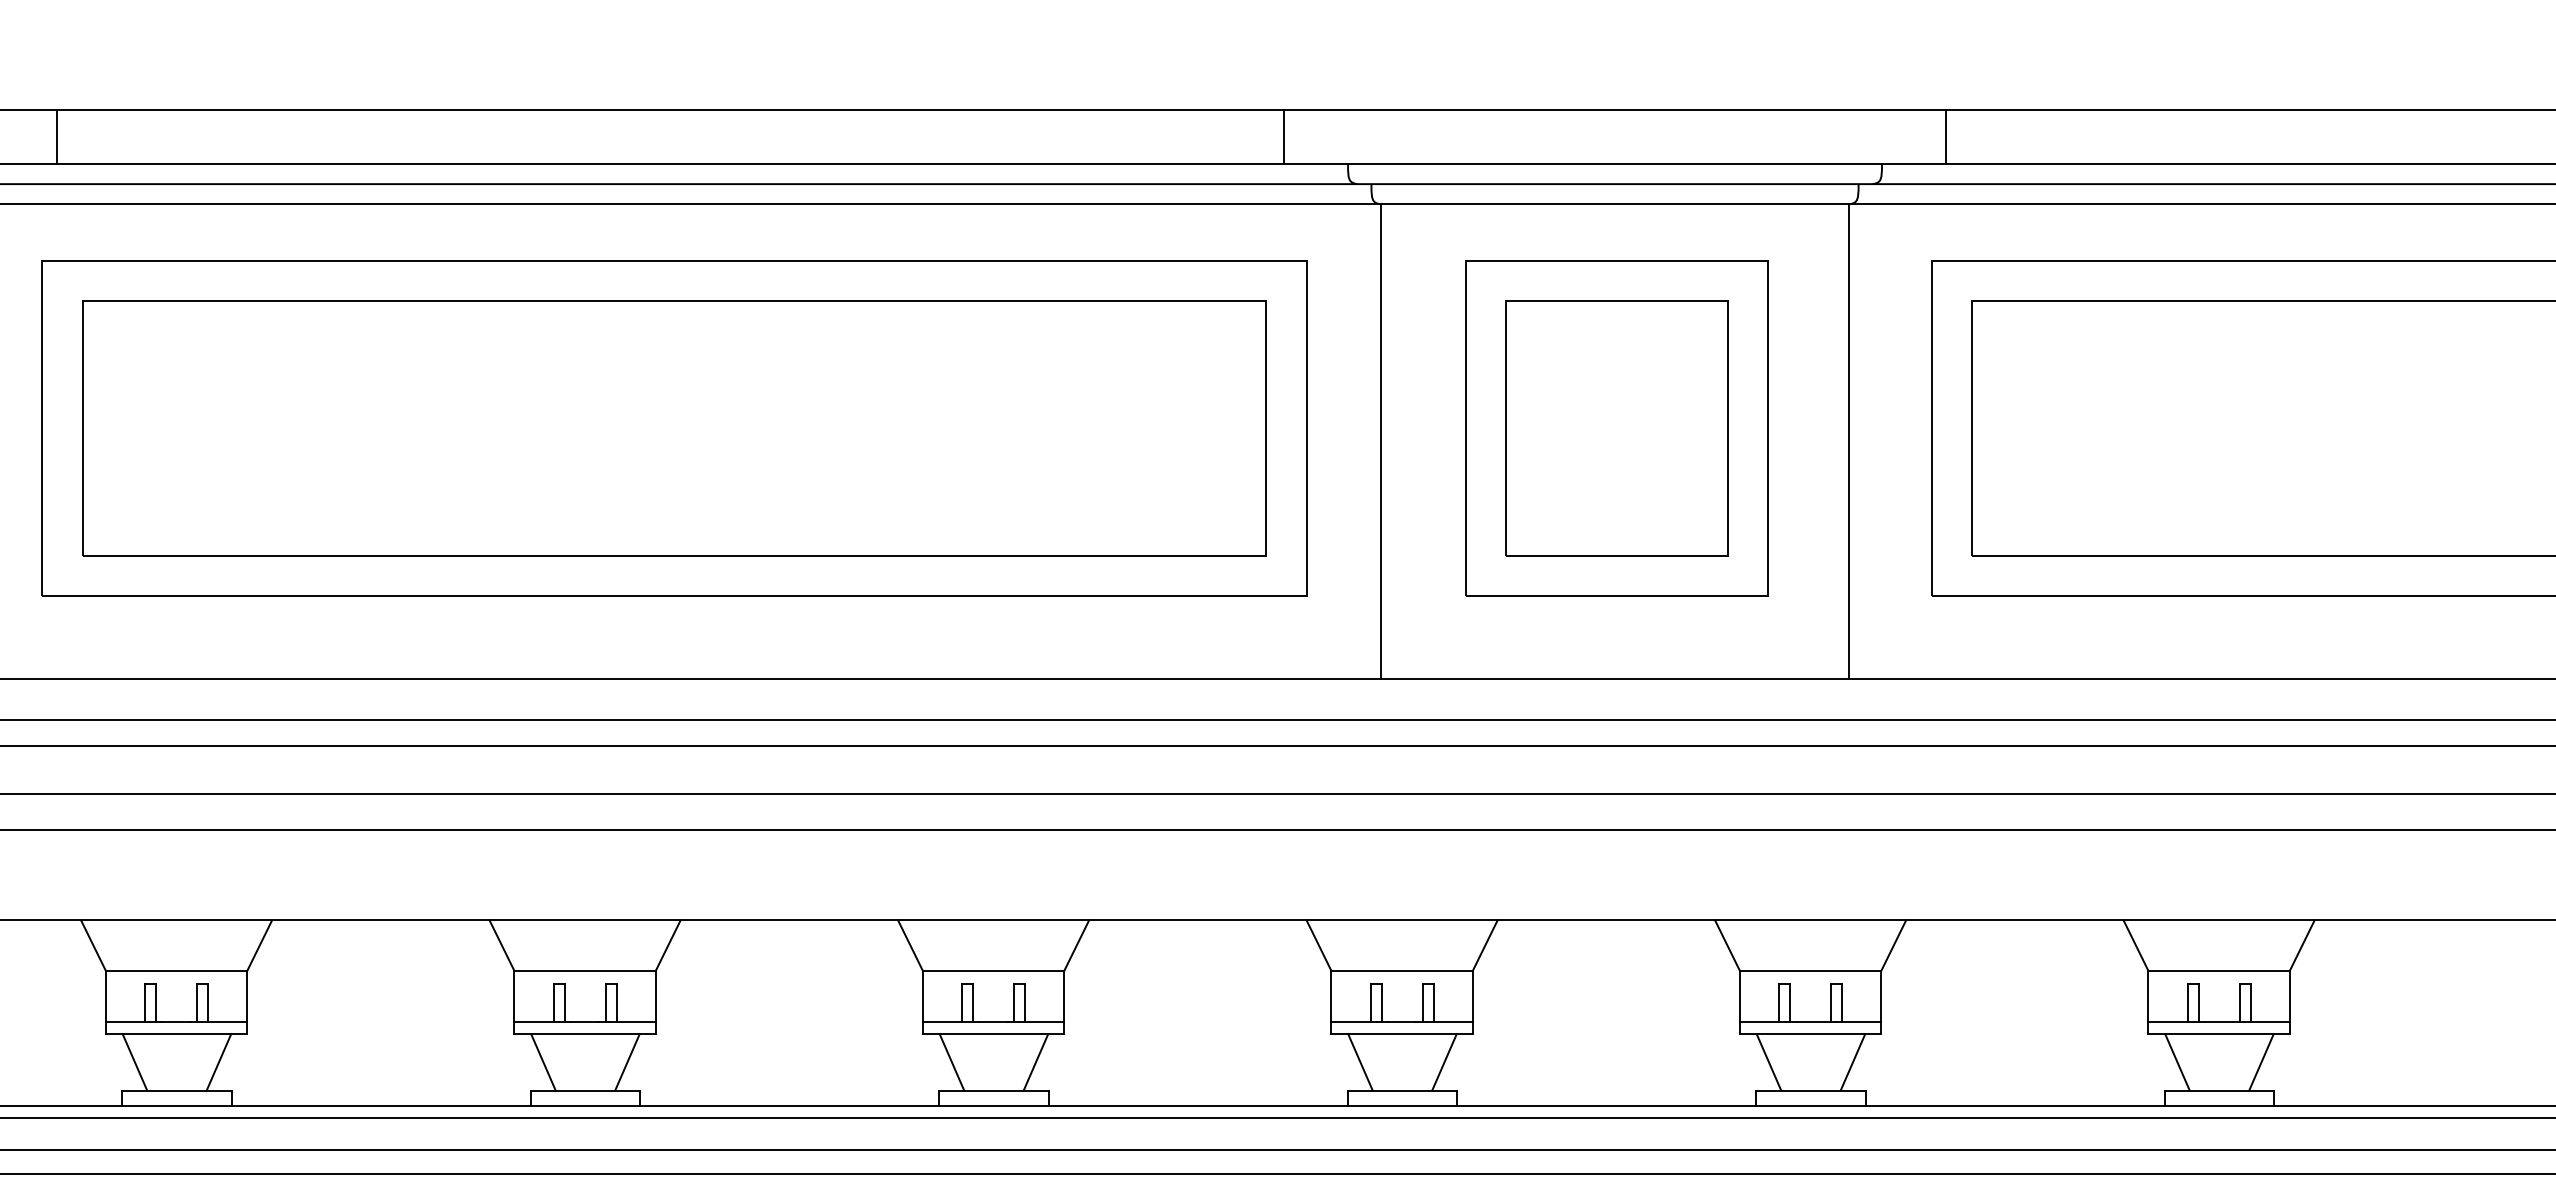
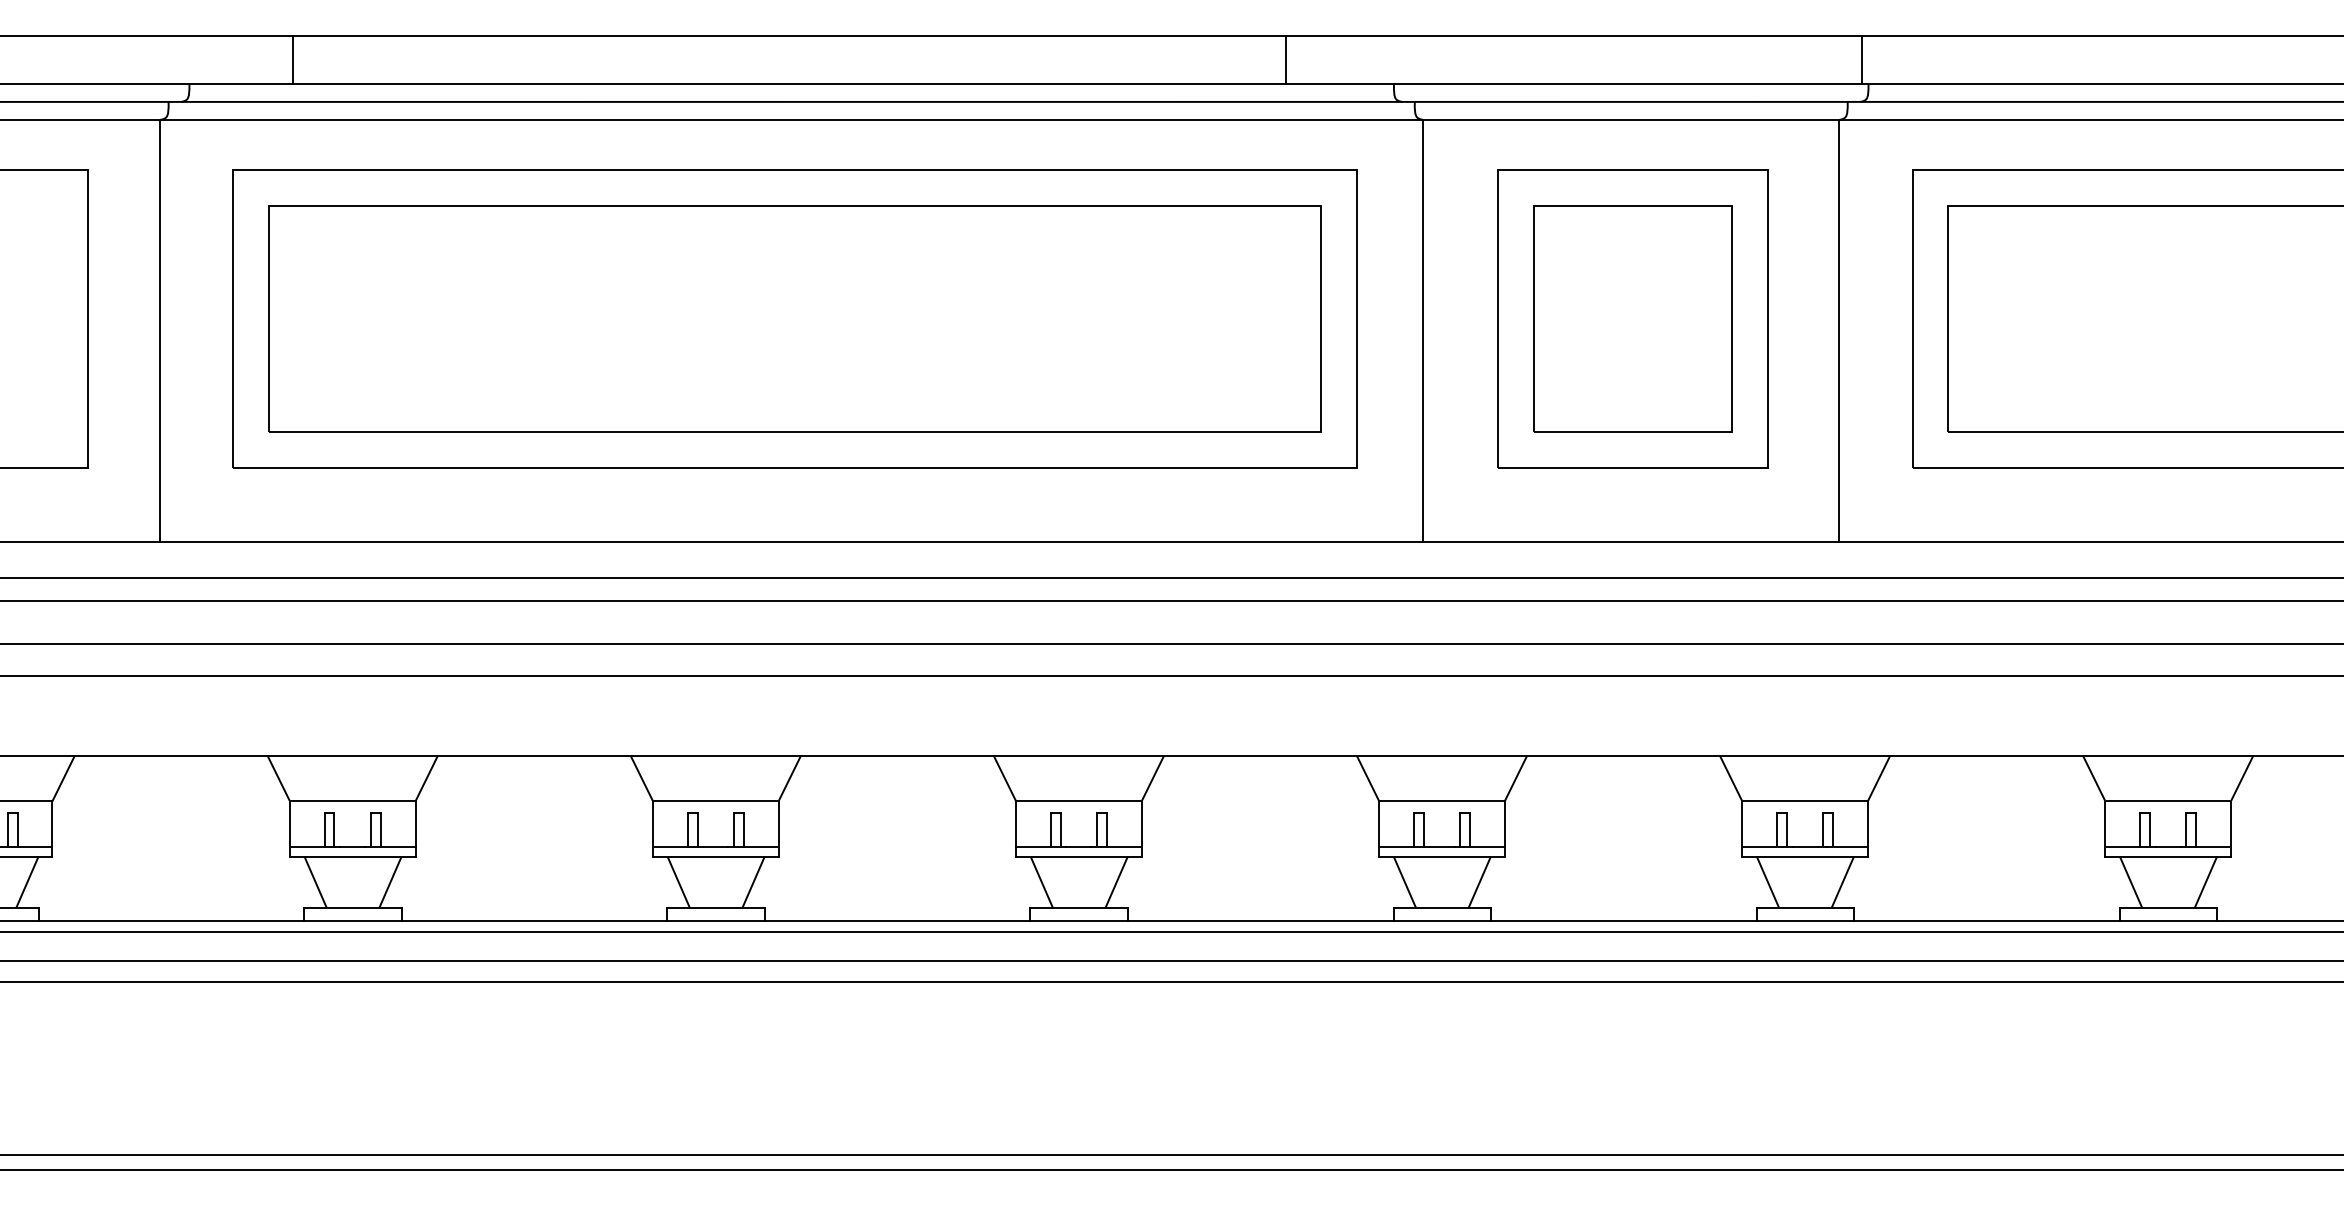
line: (57, 136) -> (293, 59), moved
line: (1284, 136) -> (1286, 59), moved
line: (1946, 136) -> (1862, 59), moved

